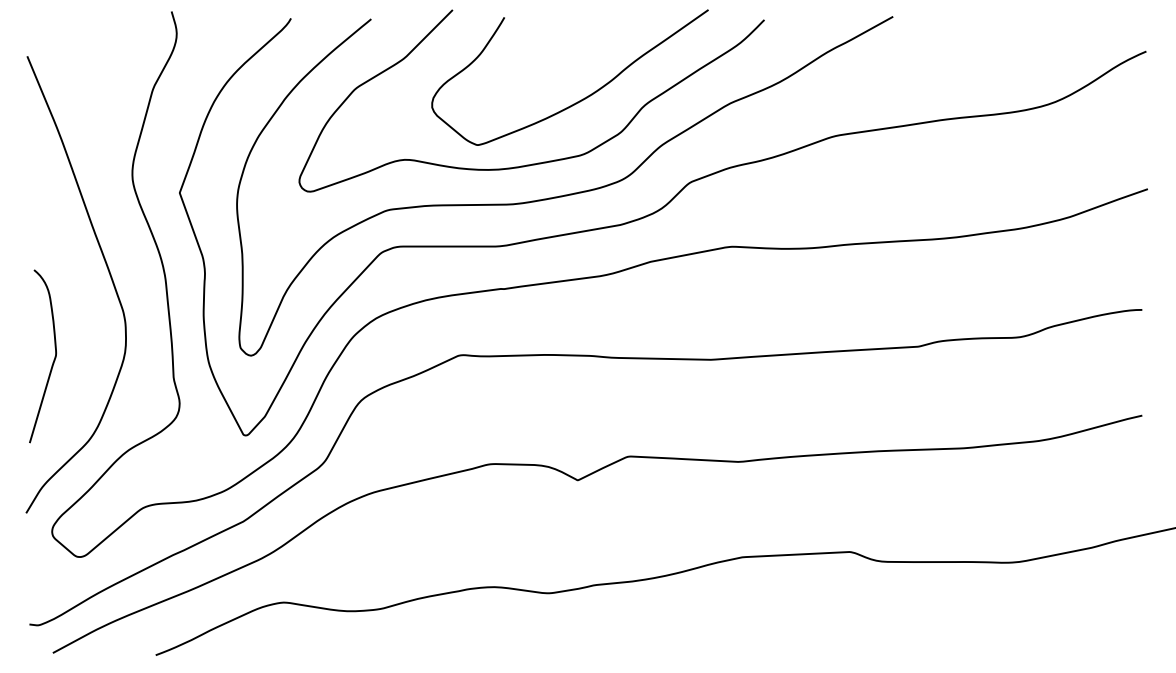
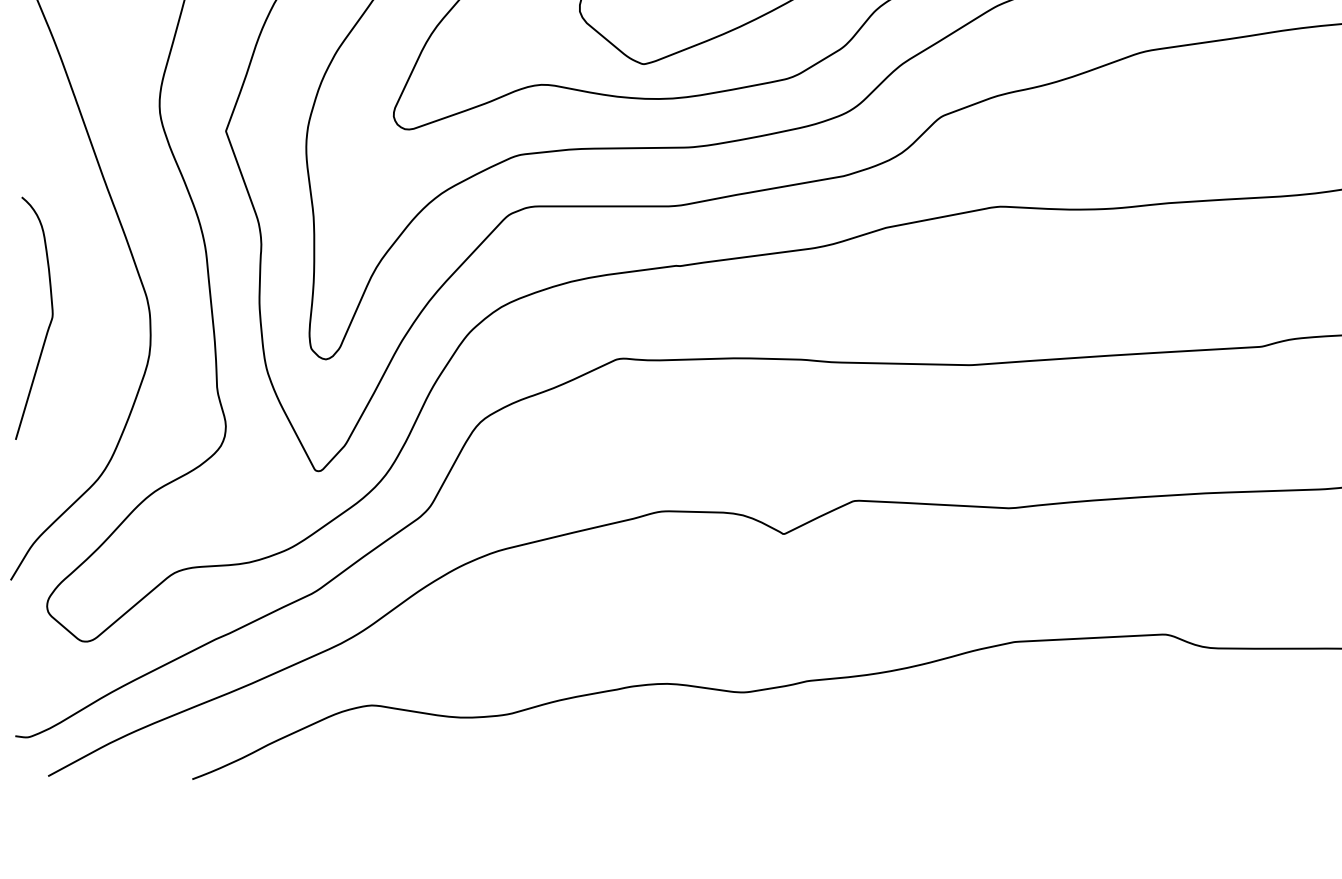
curve: (53, 359) -> (49, 322), moved

